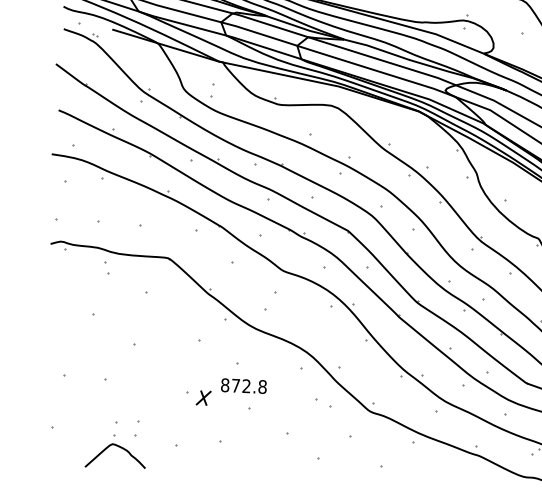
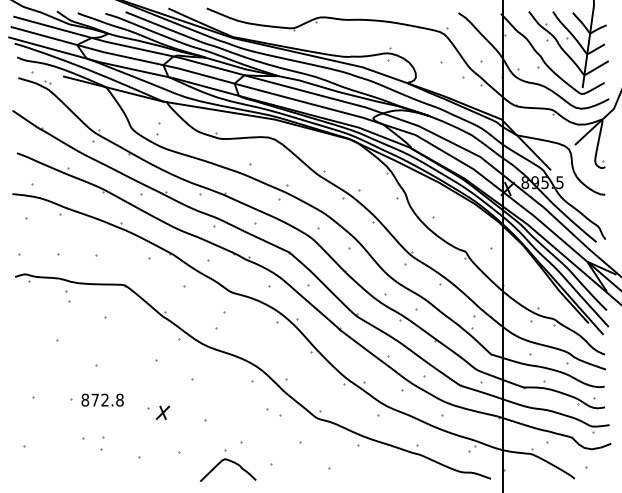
text: (243, 385) -> (102, 399), moved
part: (116, 451) -> (228, 465), moved

